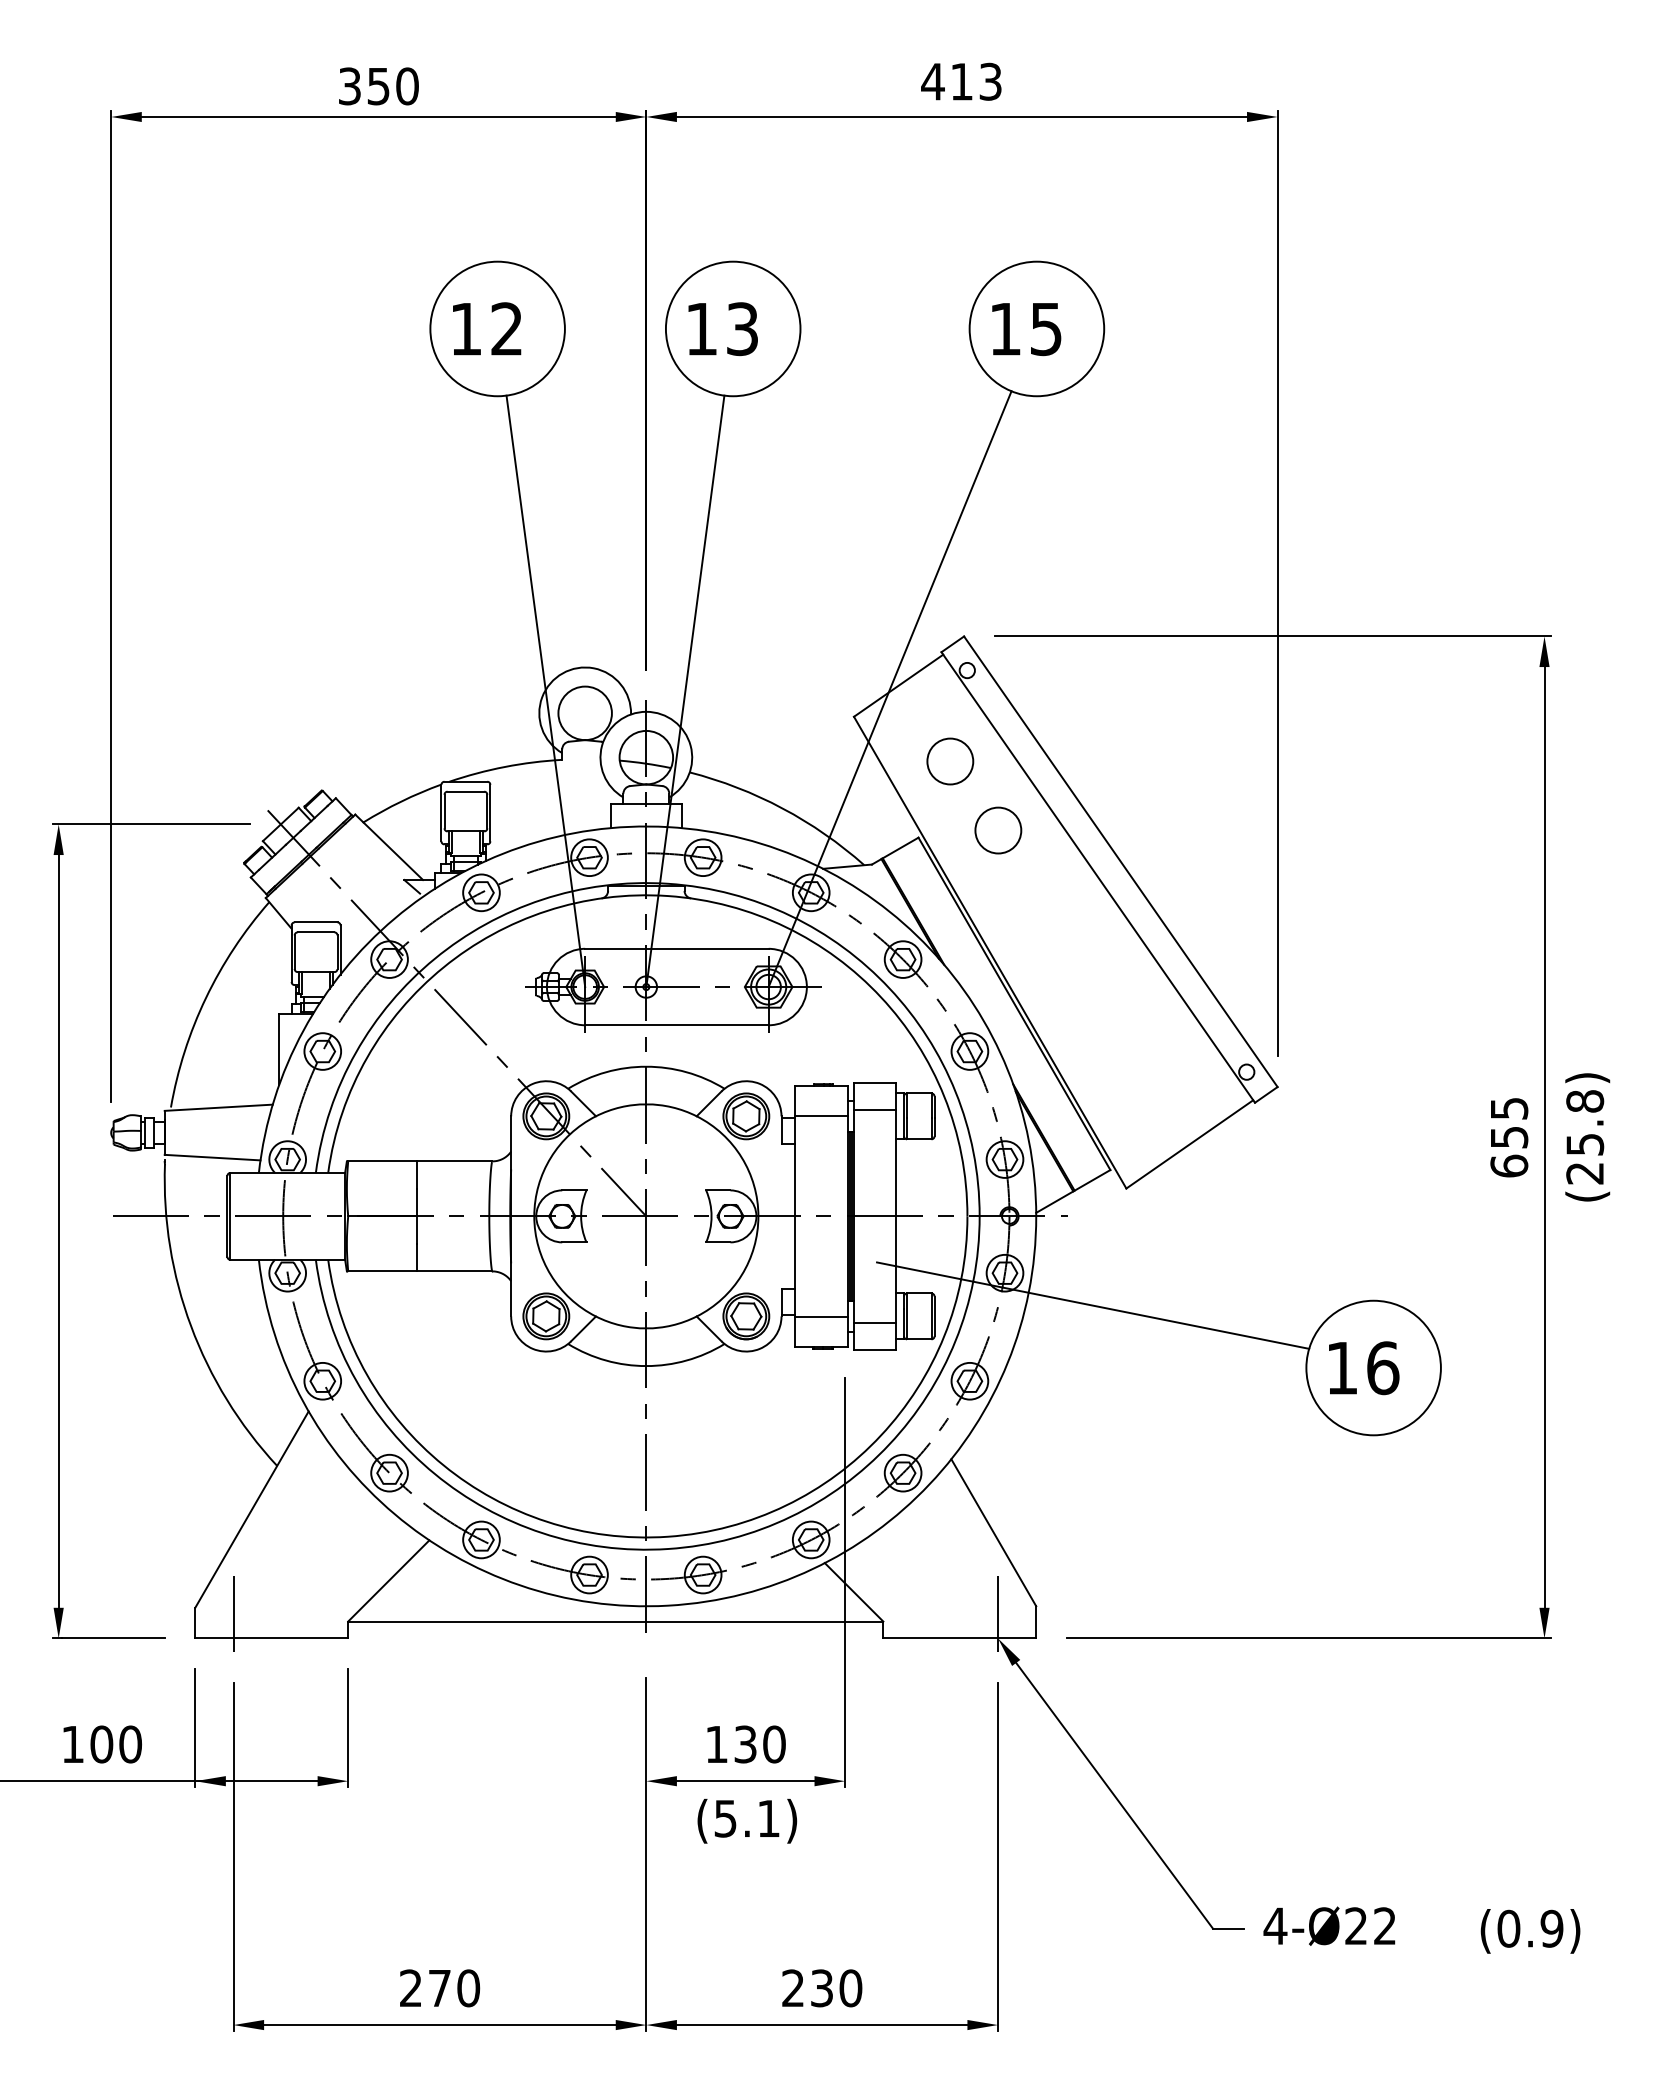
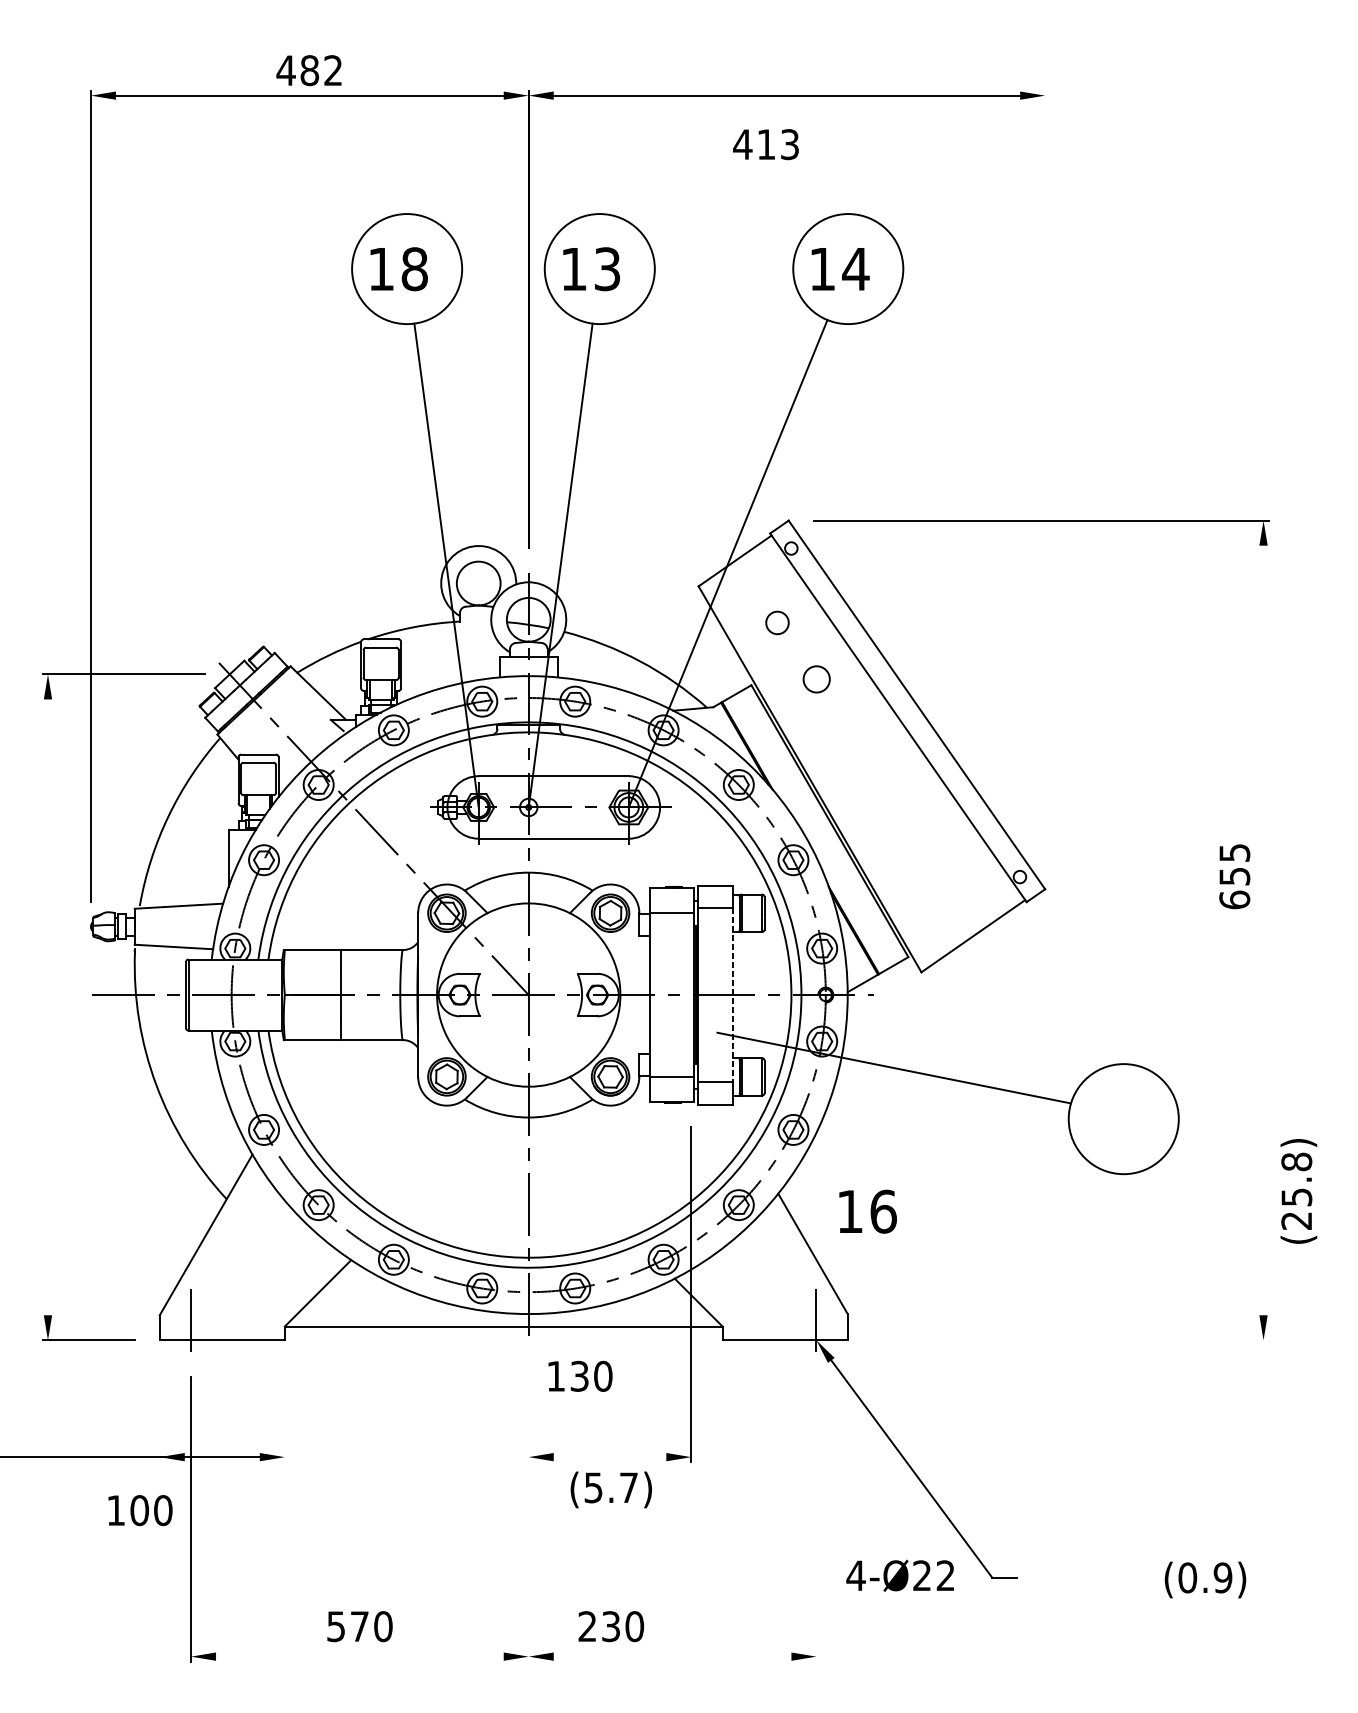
text: (961, 81) -> (766, 144), moved
text: (377, 86) -> (308, 70), 350 -> 482
text: (507, 329) -> (415, 269), 12 -> 18
text: (1046, 329) -> (856, 269), 15 -> 14
line: (1277, 583) -> (1045, 477), removed
circle: (950, 761) -> (777, 622), size x0.6
circle: (998, 830) -> (816, 679), size x0.7
text: (1509, 1137) -> (1234, 876), moved
line: (1544, 1137) -> (1263, 930), removed
text: (1587, 1137) -> (1298, 1191), moved
line: (896, 1216) -> (733, 995), solid -> dashed
line: (58, 1231) -> (47, 1007), removed
text: (1364, 1368) -> (868, 1211), moved
line: (1308, 1638) -> (1070, 1340), removed
line: (195, 1727) -> (159, 1413), removed
line: (348, 1727) -> (285, 1413), removed
text: (102, 1744) -> (140, 1510), moved
text: (746, 1744) -> (580, 1376), moved
line: (745, 1781) -> (609, 1457), removed
text: (768, 1818) -> (628, 1487), (5.1) -> (5.7)
line: (646, 1854) -> (528, 1517), removed
line: (998, 1856) -> (816, 1518), removed
text: (1329, 1925) -> (900, 1575), moved
text: (1530, 1931) -> (1205, 1580), moved
text: (410, 1988) -> (335, 1626), 270 -> 570
text: (822, 1988) -> (611, 1626), moved
line: (439, 2025) -> (359, 1657), removed
line: (821, 2025) -> (672, 1657), removed

